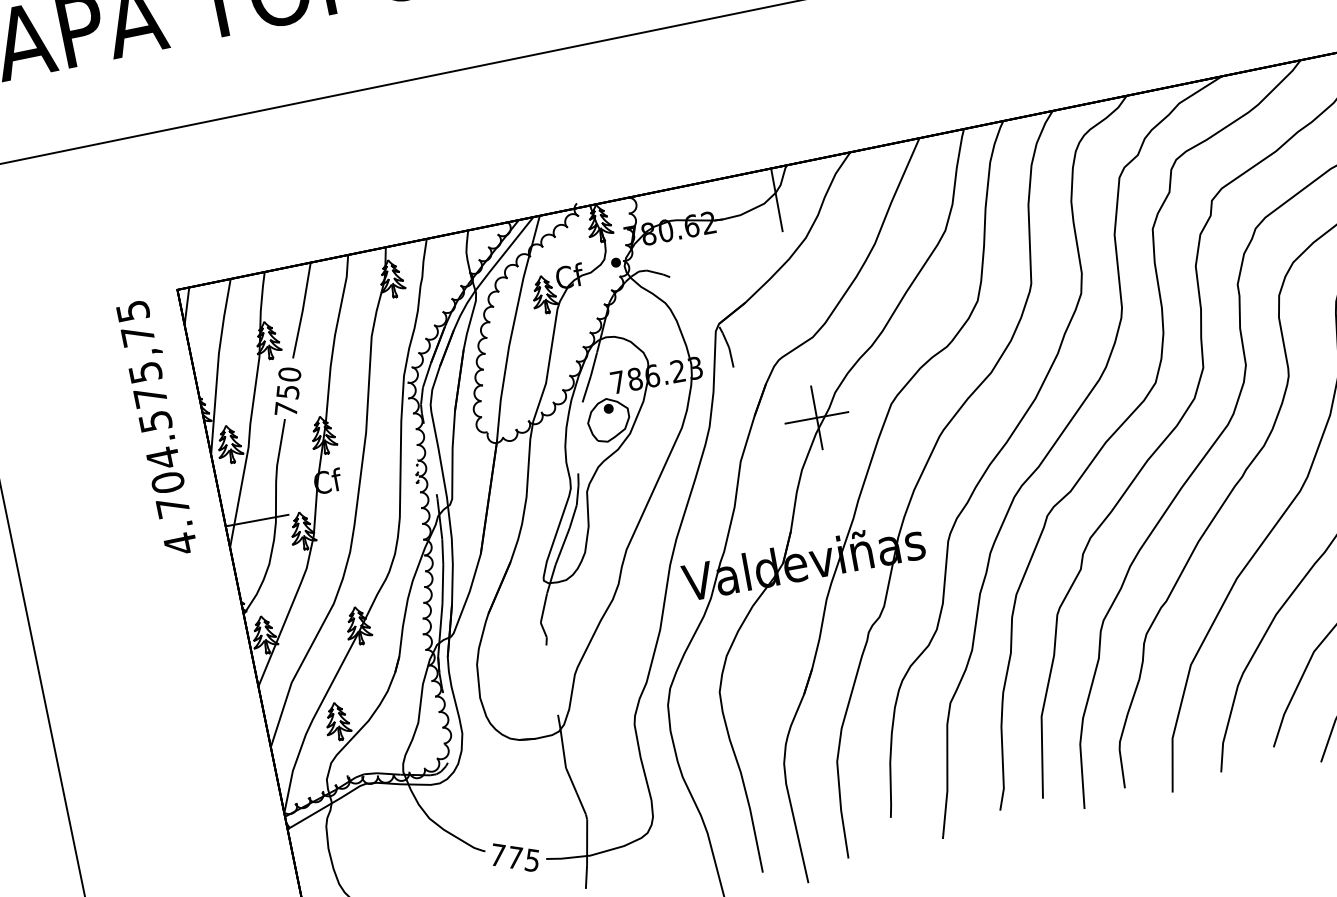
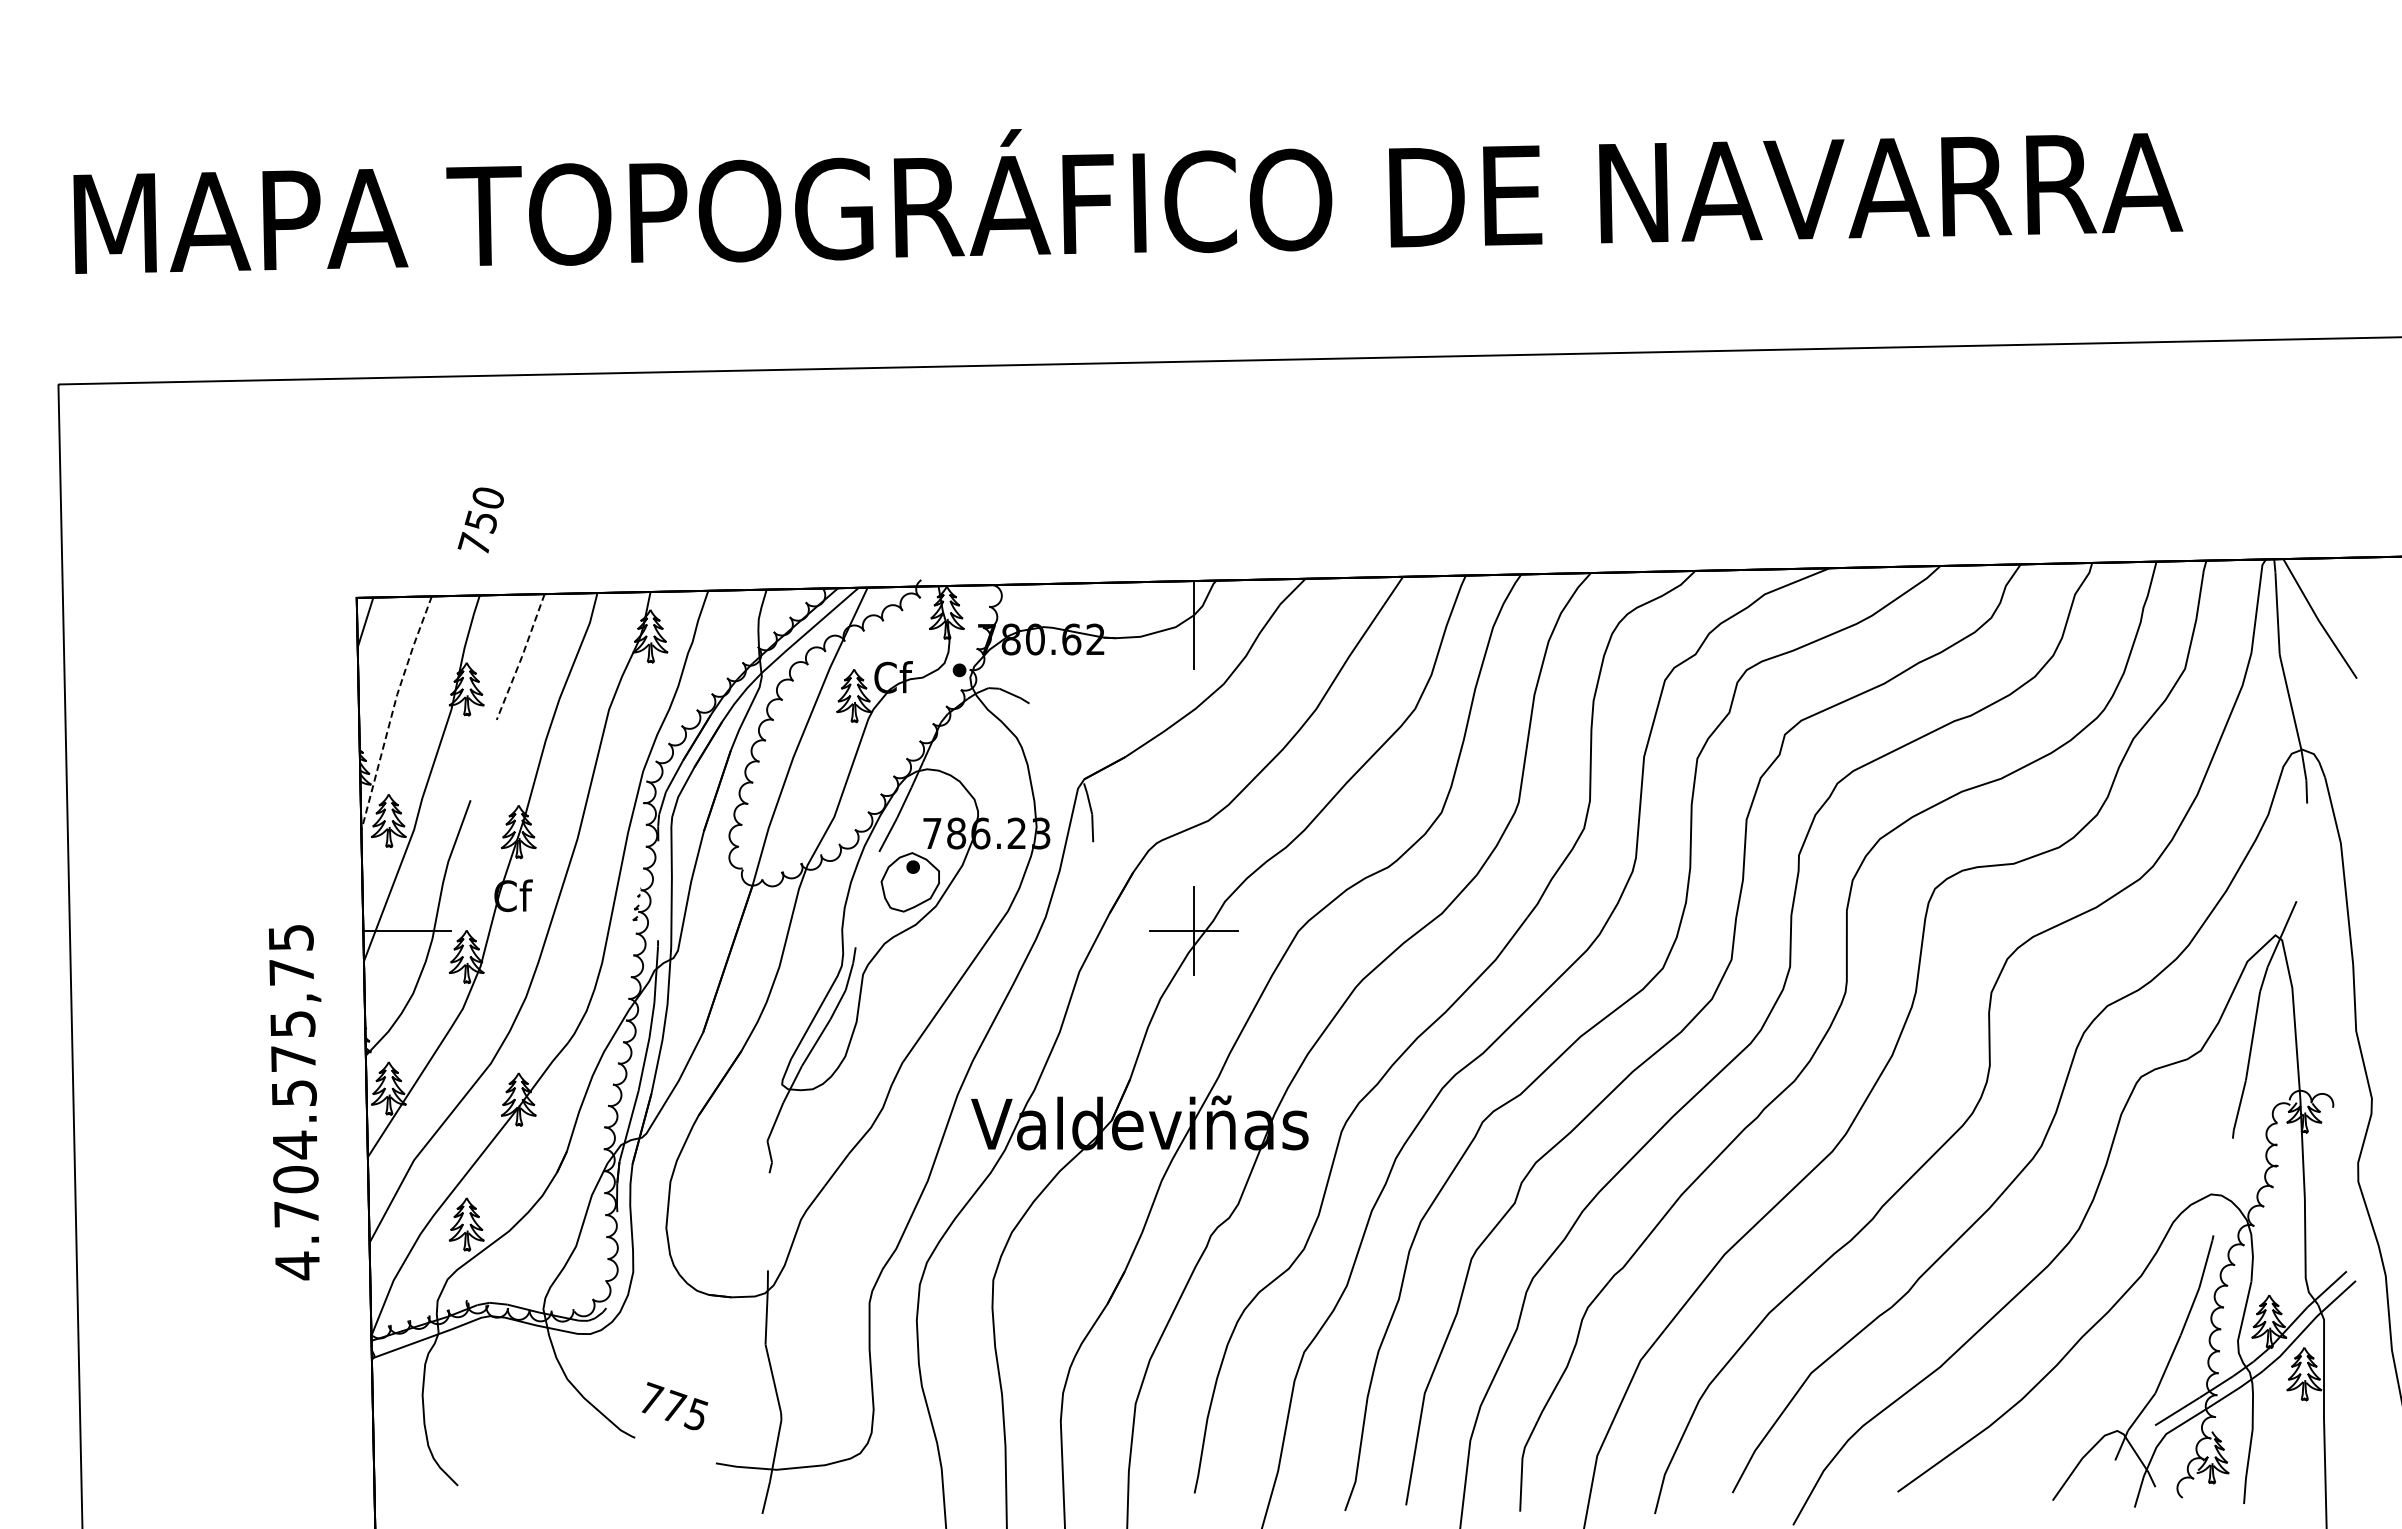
line: (302, 310) -> (521, 657), solid -> dashed
line: (217, 366) -> (392, 711), solid -> dashed
text: (287, 391) -> (480, 520), moved
text: (157, 427) -> (295, 1102), moved
text: (515, 857) -> (674, 1406), moved

